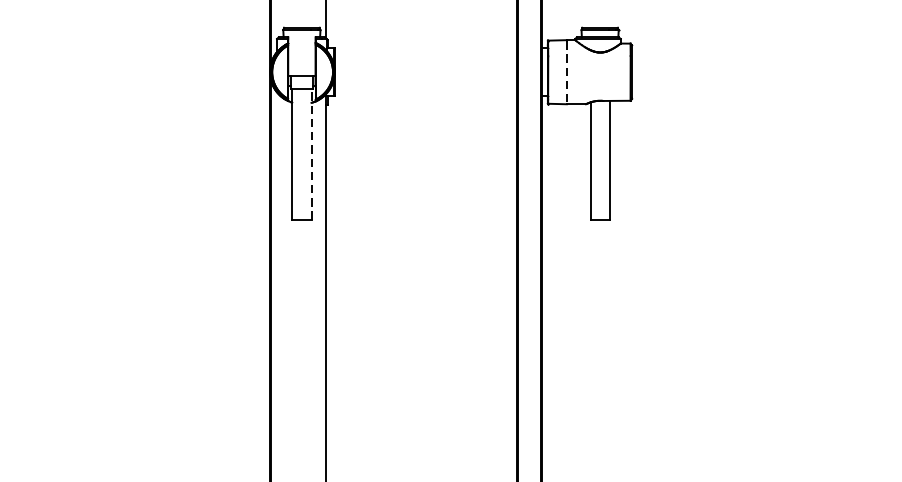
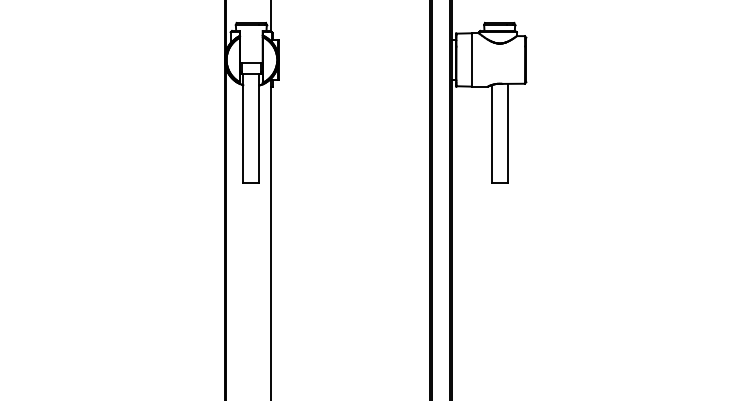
line: (566, 72) -> (471, 60), dashed -> solid
line: (311, 154) -> (259, 128), dashed -> solid

